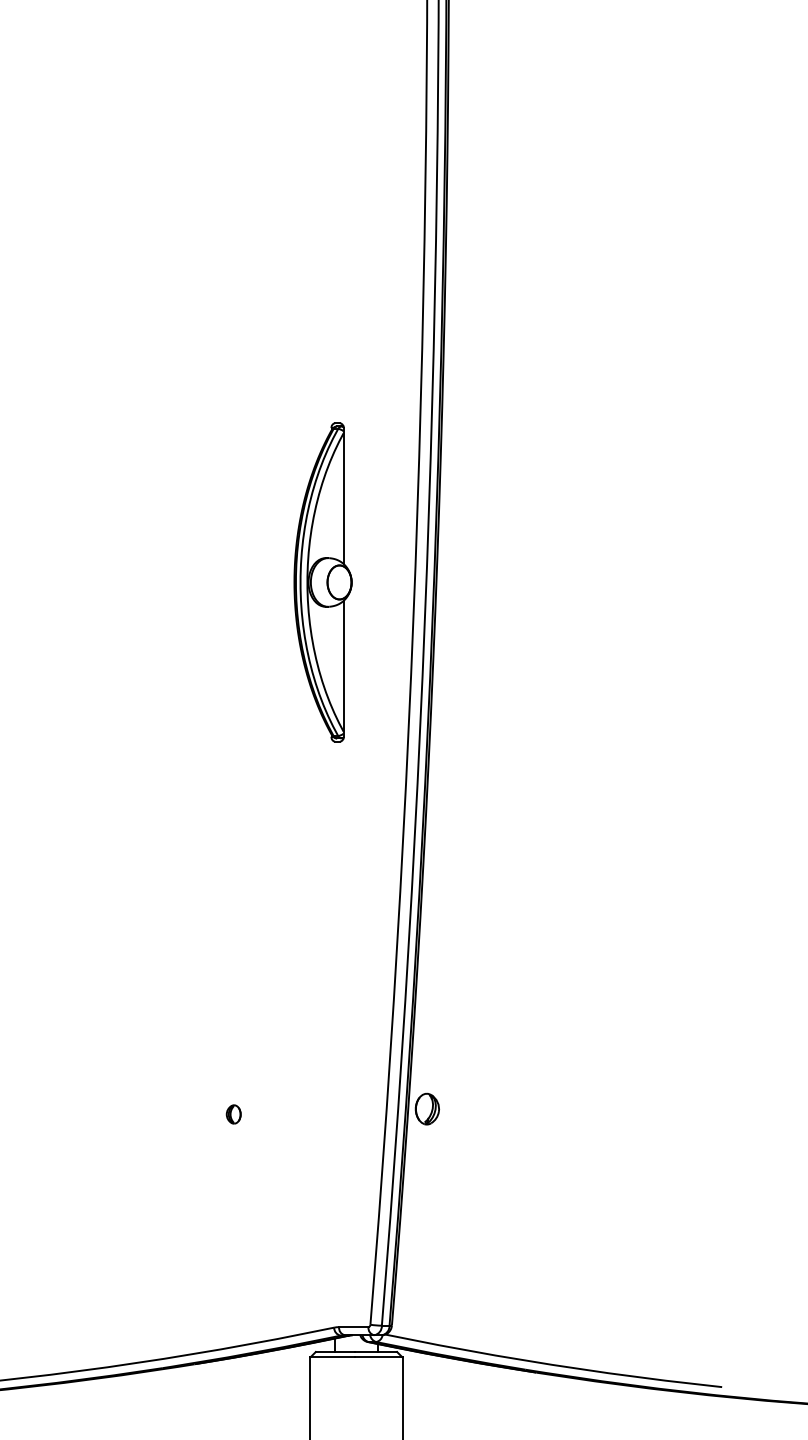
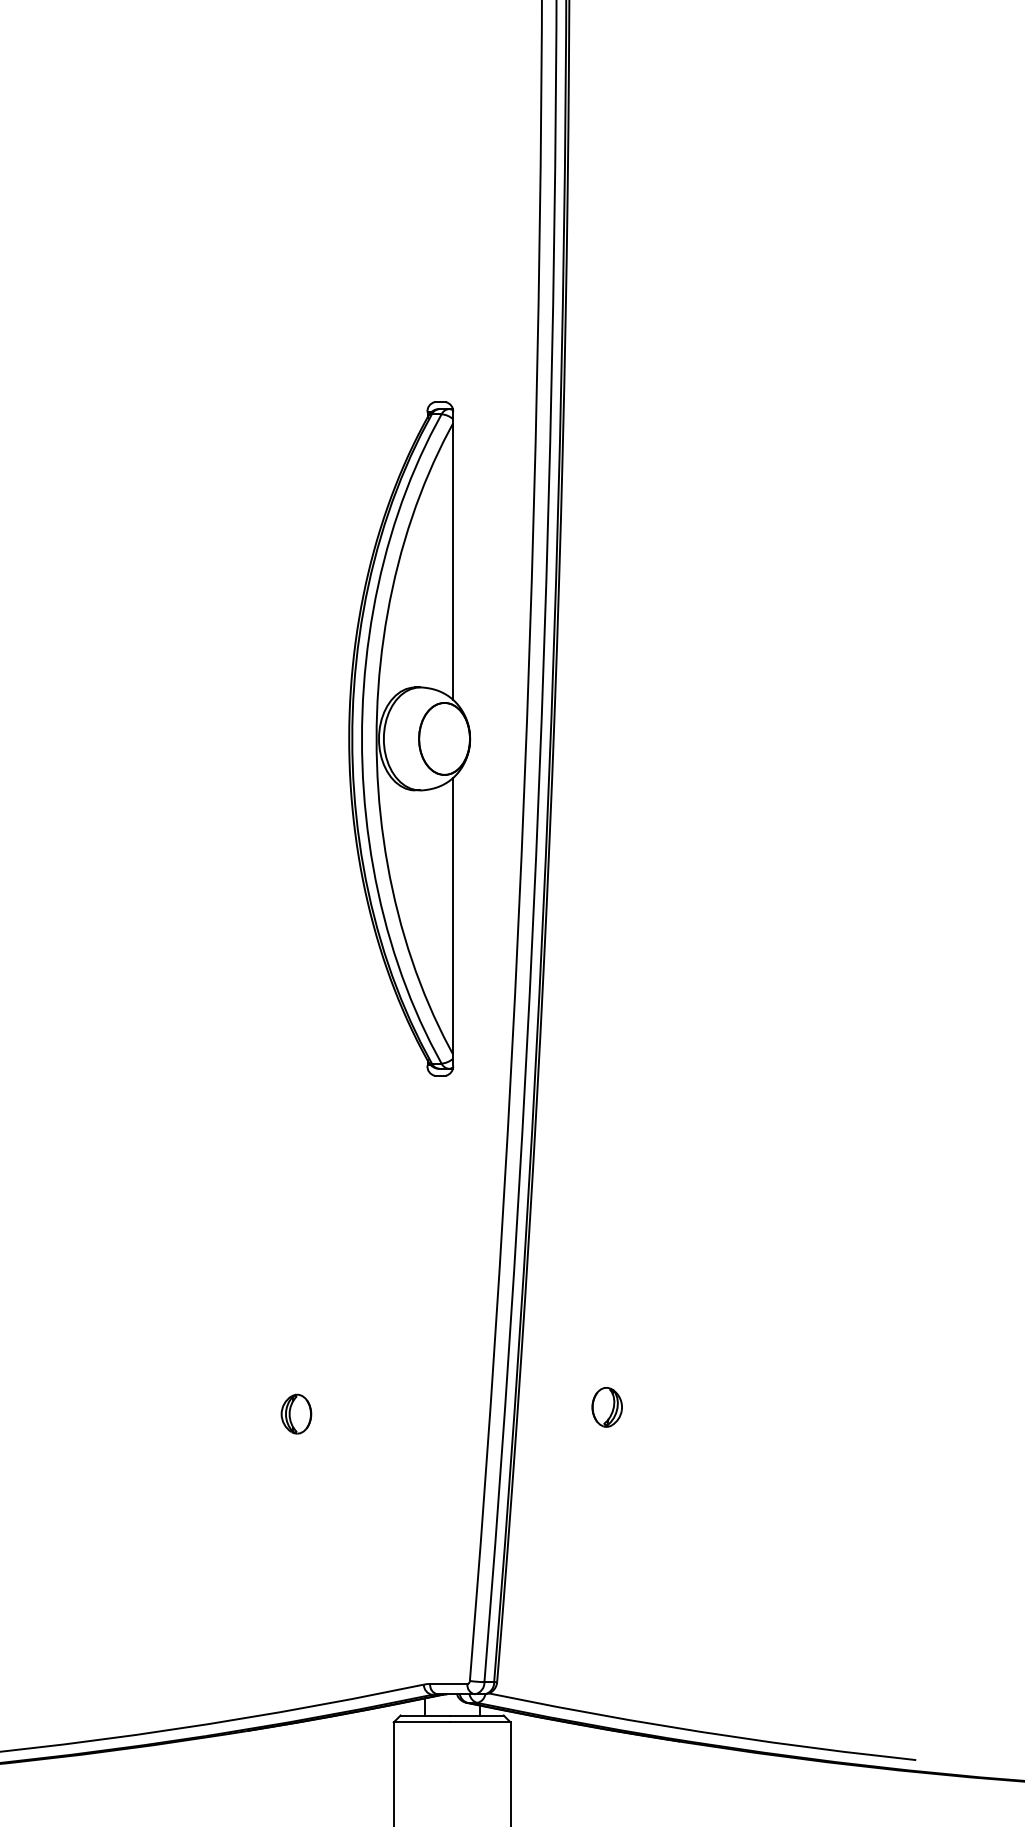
part: (322, 582) -> (409, 738), size x1.67
part: (426, 1109) -> (606, 1407), moved
part: (233, 1114) -> (296, 1413), size x1.67

